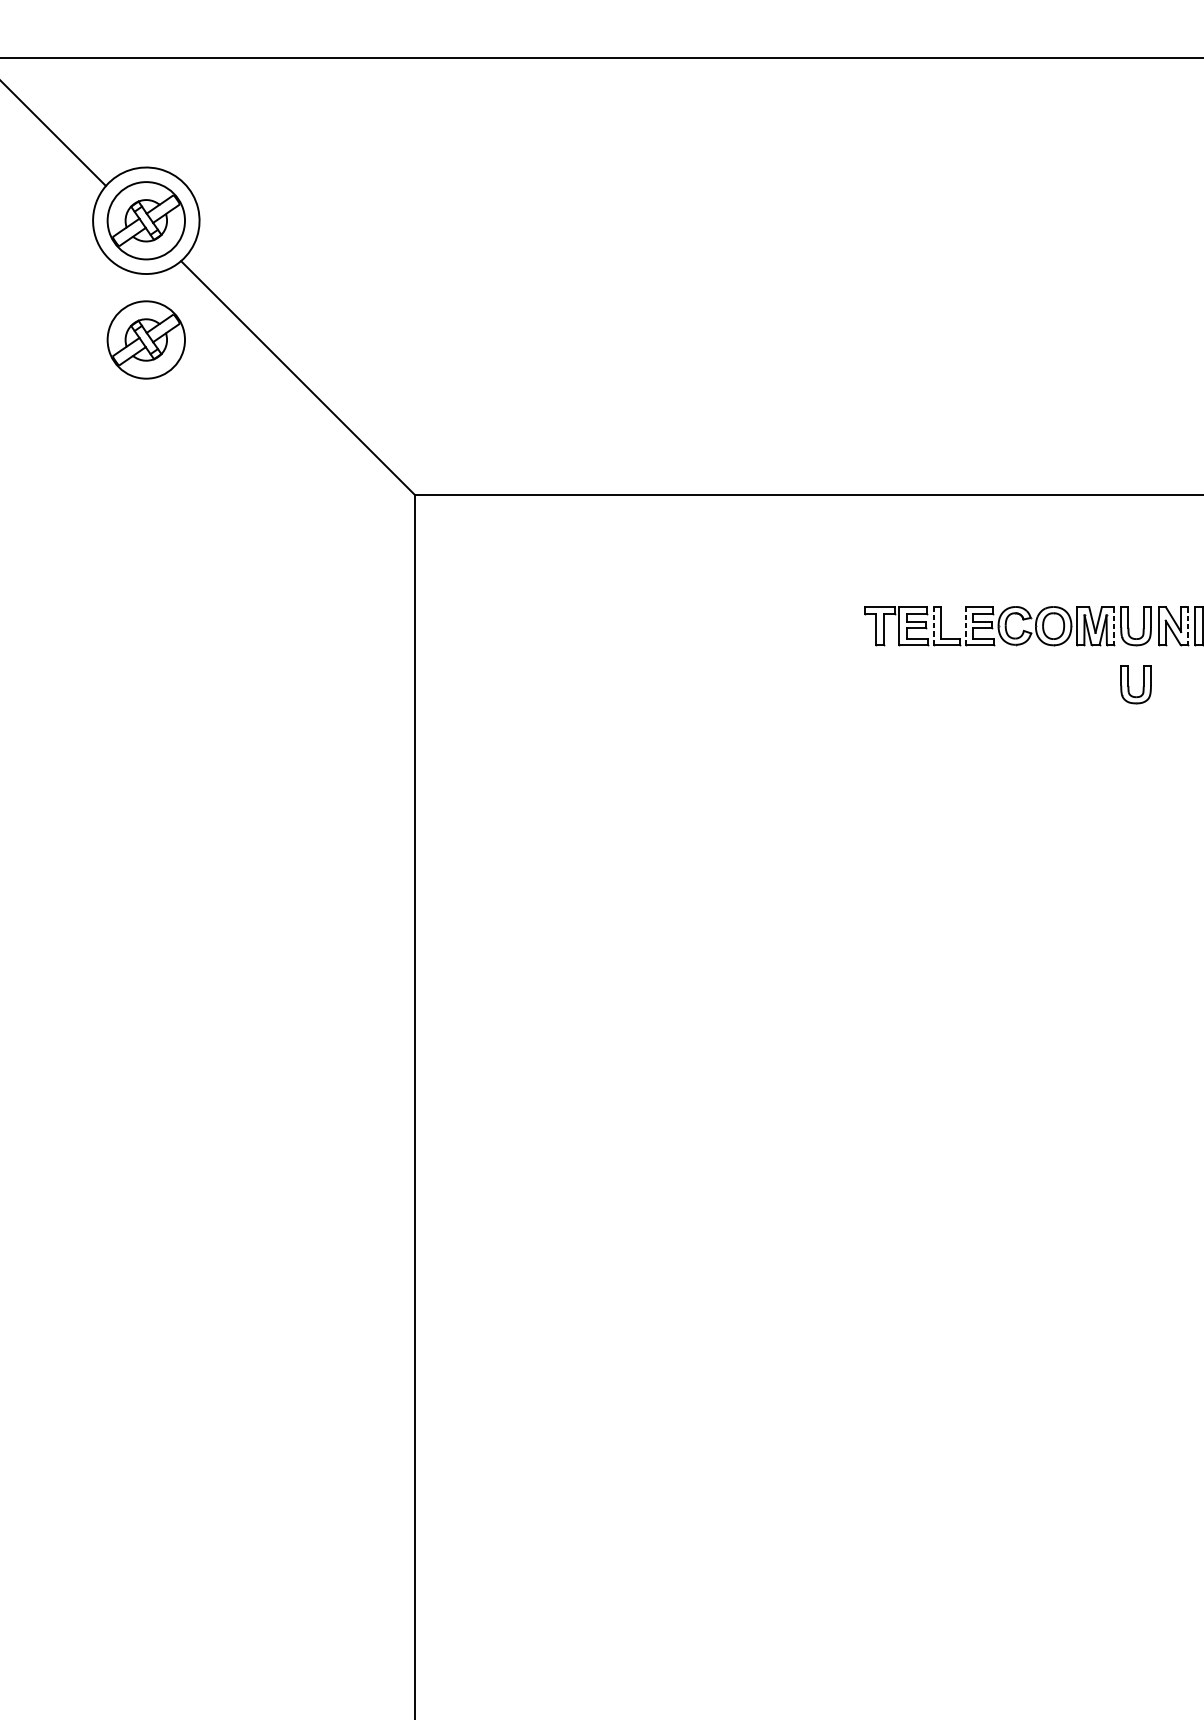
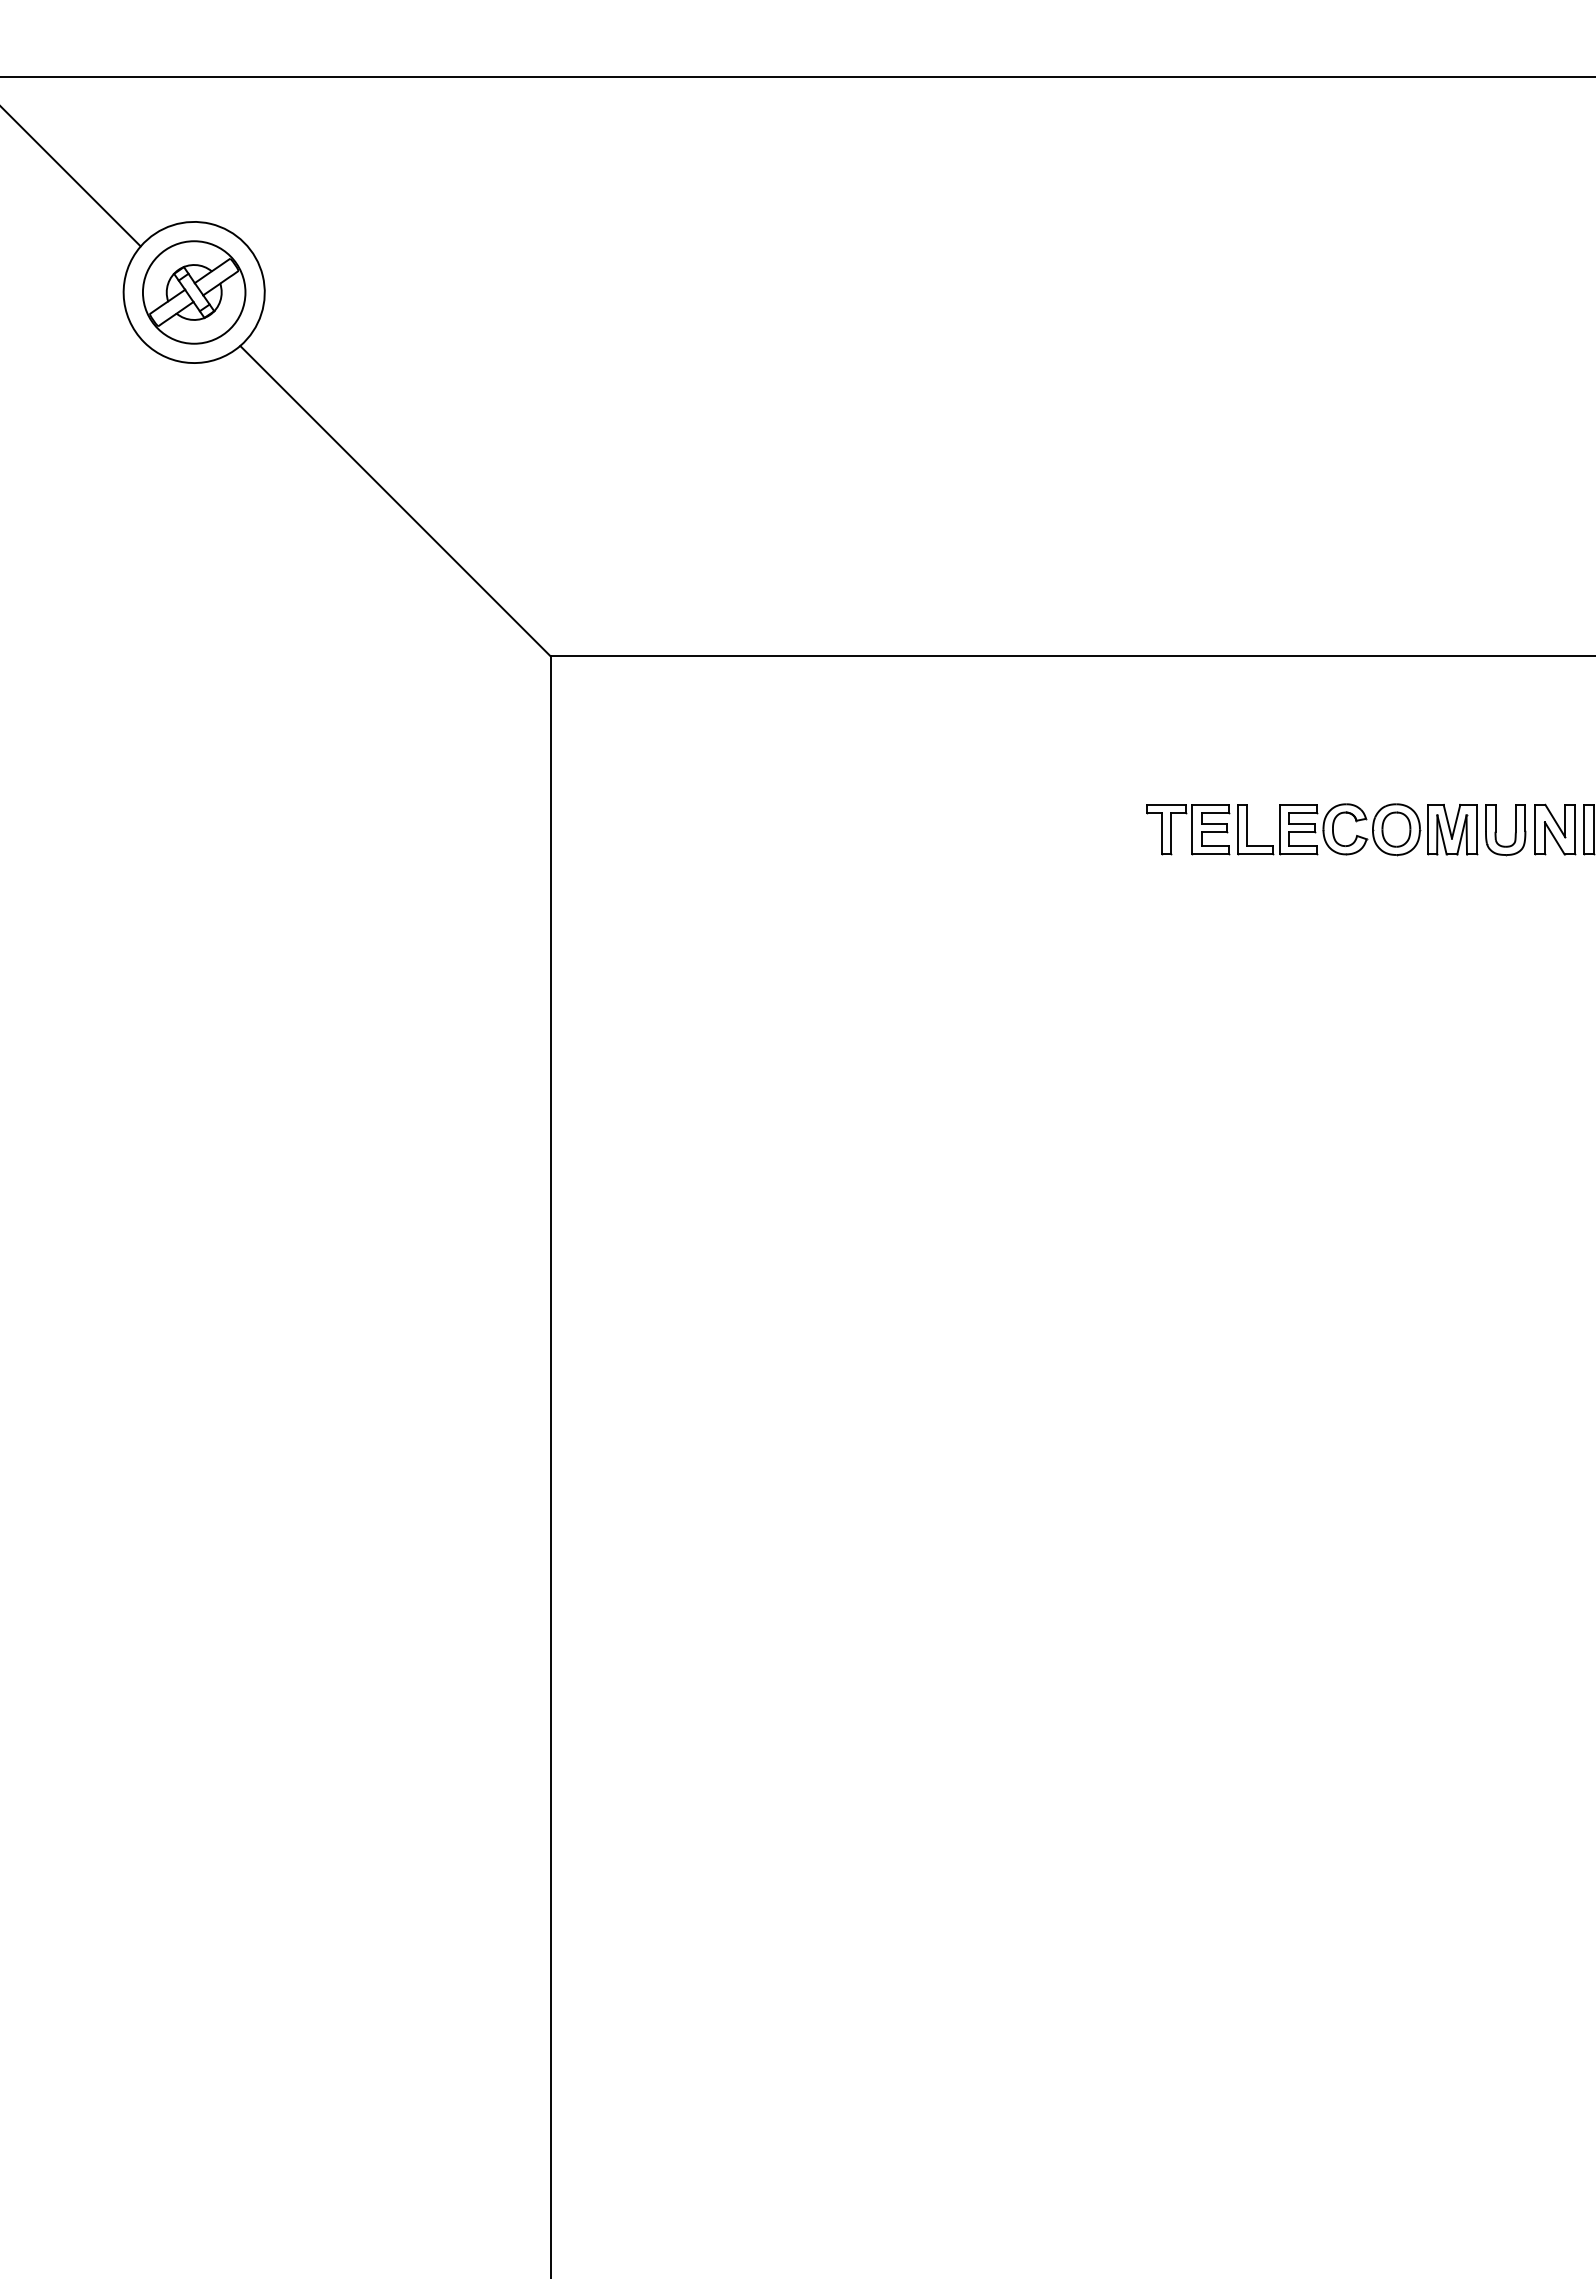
part: (146, 340) -> (194, 450), removed
line: (933, 626) -> (1237, 829), dashed -> solid
line: (965, 626) -> (1279, 829), dashed -> solid
line: (1114, 626) -> (1476, 829), dashed -> solid
line: (1188, 626) -> (1574, 829), dashed -> solid
part: (1129, 684) -> (1496, 907), removed

